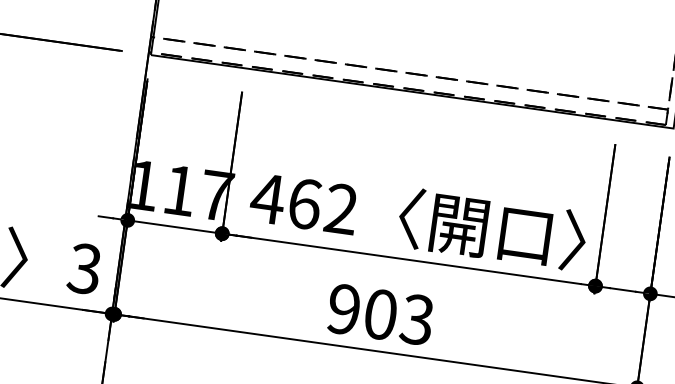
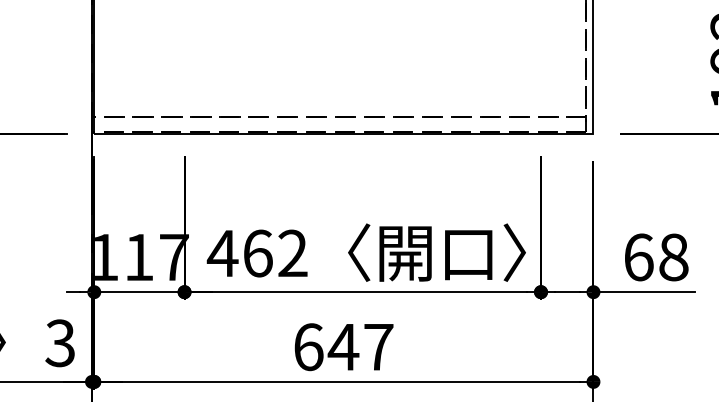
text: (380, 314) -> (343, 347), 903 -> 647

